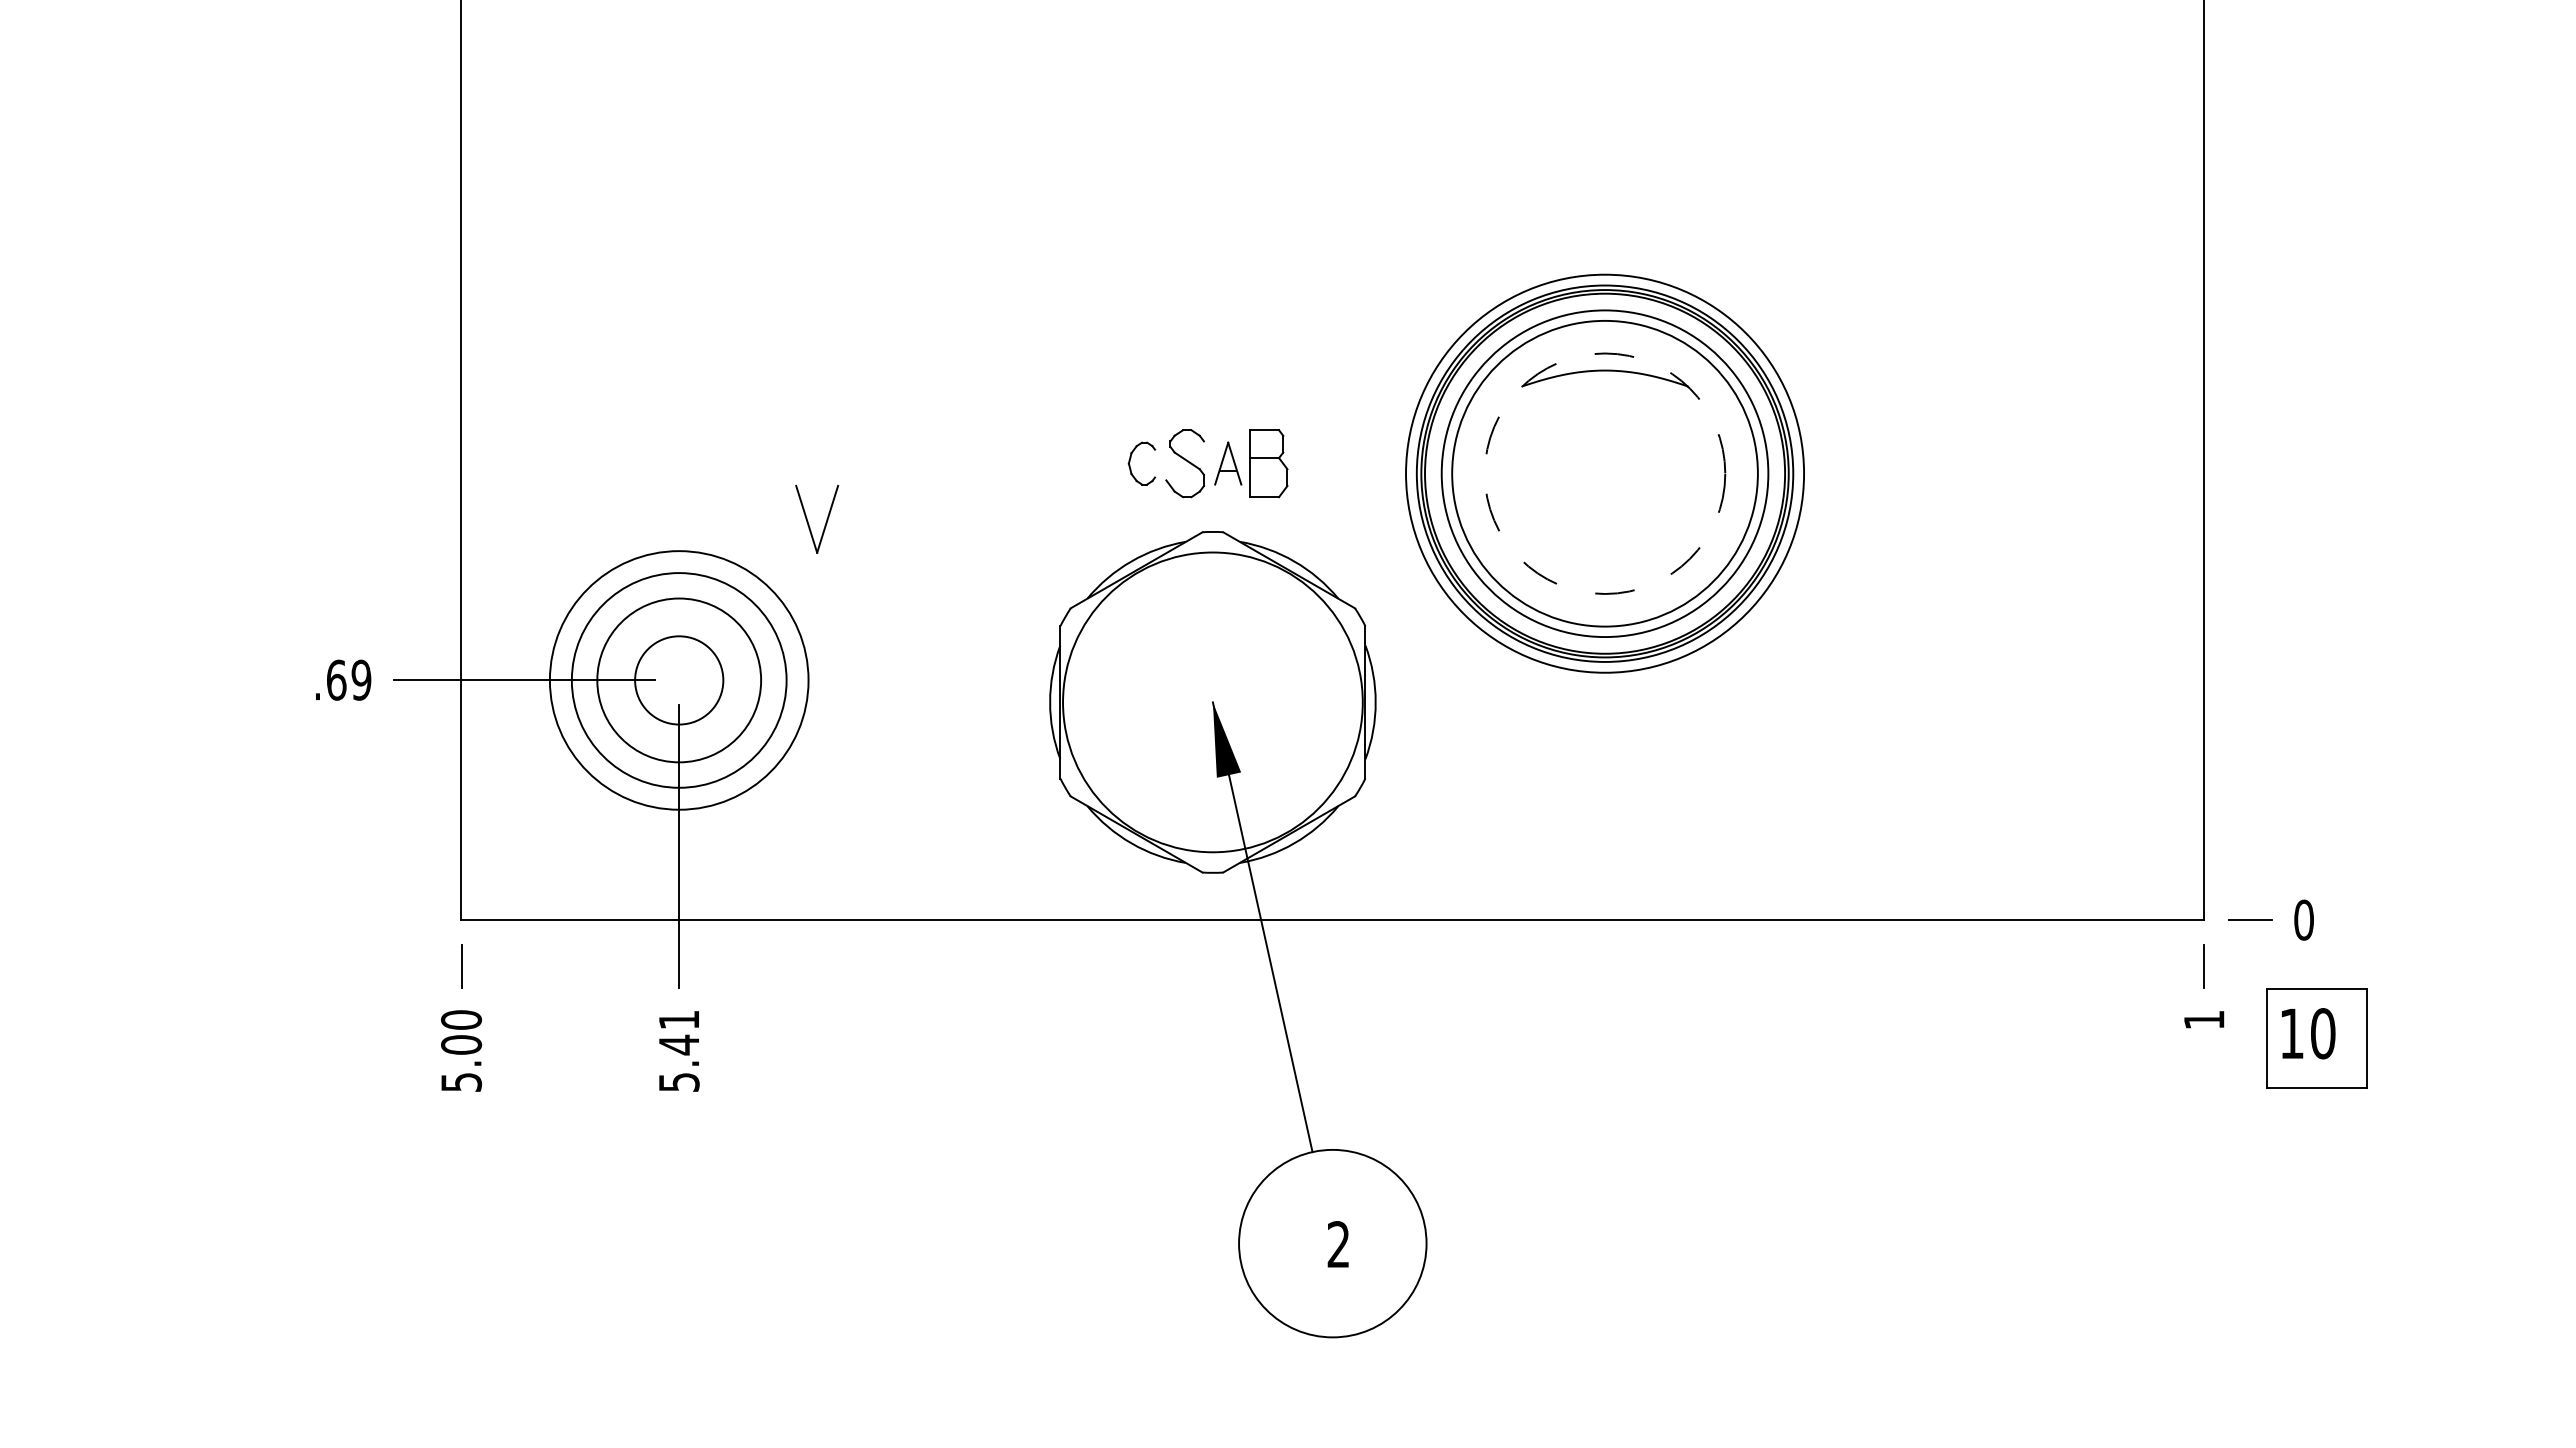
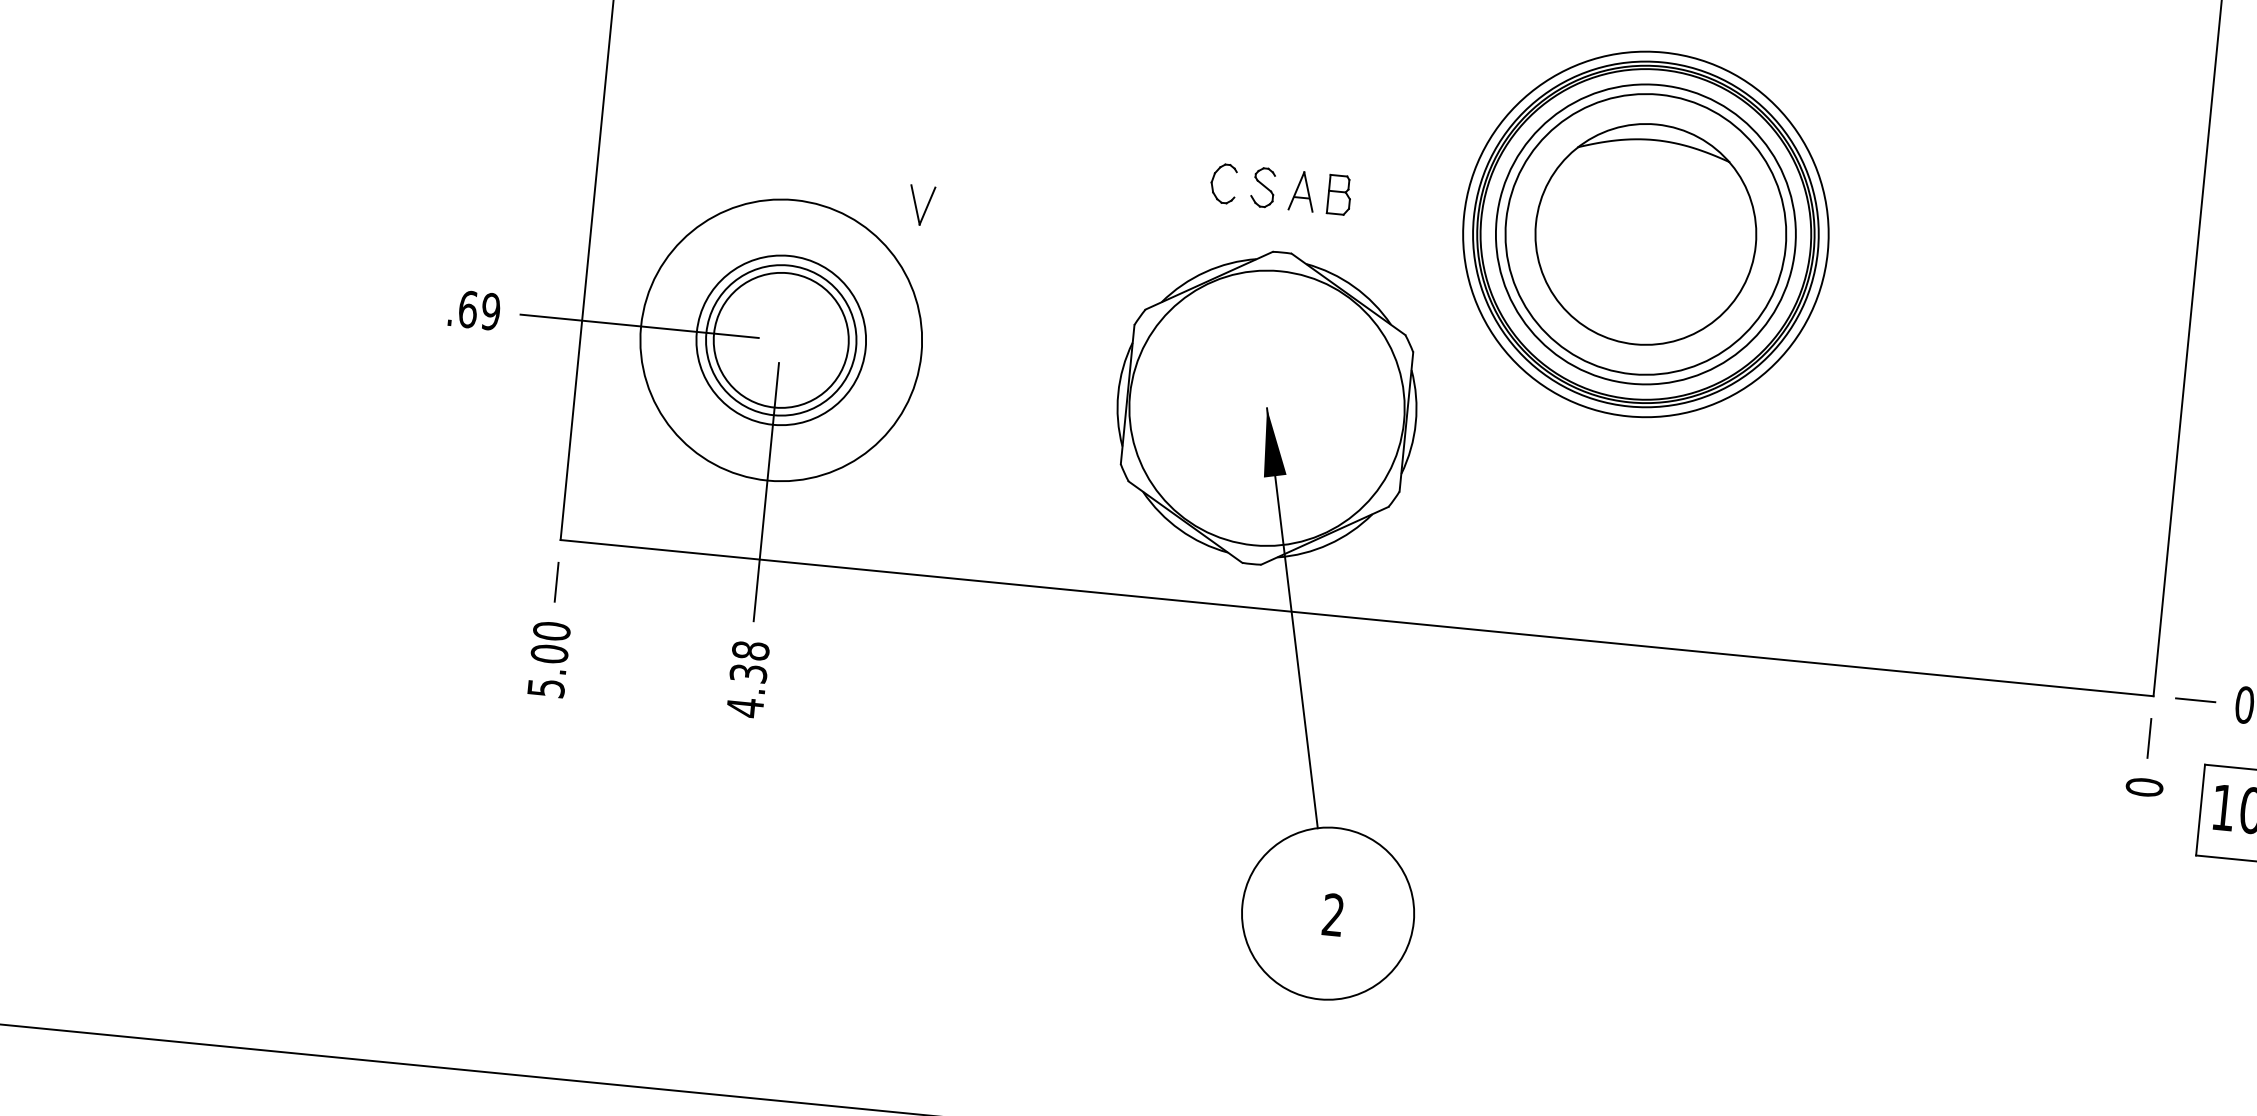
part: (1184, 463) -> (1262, 187), size x0.62
part: (1268, 463) -> (1339, 194), size x0.62
circle: (1604, 473) -> (1645, 234), dashed -> solid
part: (816, 519) -> (921, 205), size x0.62
circle: (678, 679) -> (780, 339), size x1.67
circle: (678, 680) -> (780, 340), size x0.71
circle: (678, 680) -> (780, 340), size x1.43
text: (2203, 1019) -> (2143, 786), 1 -> 0
text: (678, 1051) -> (747, 679), 5.41 -> 4.38

